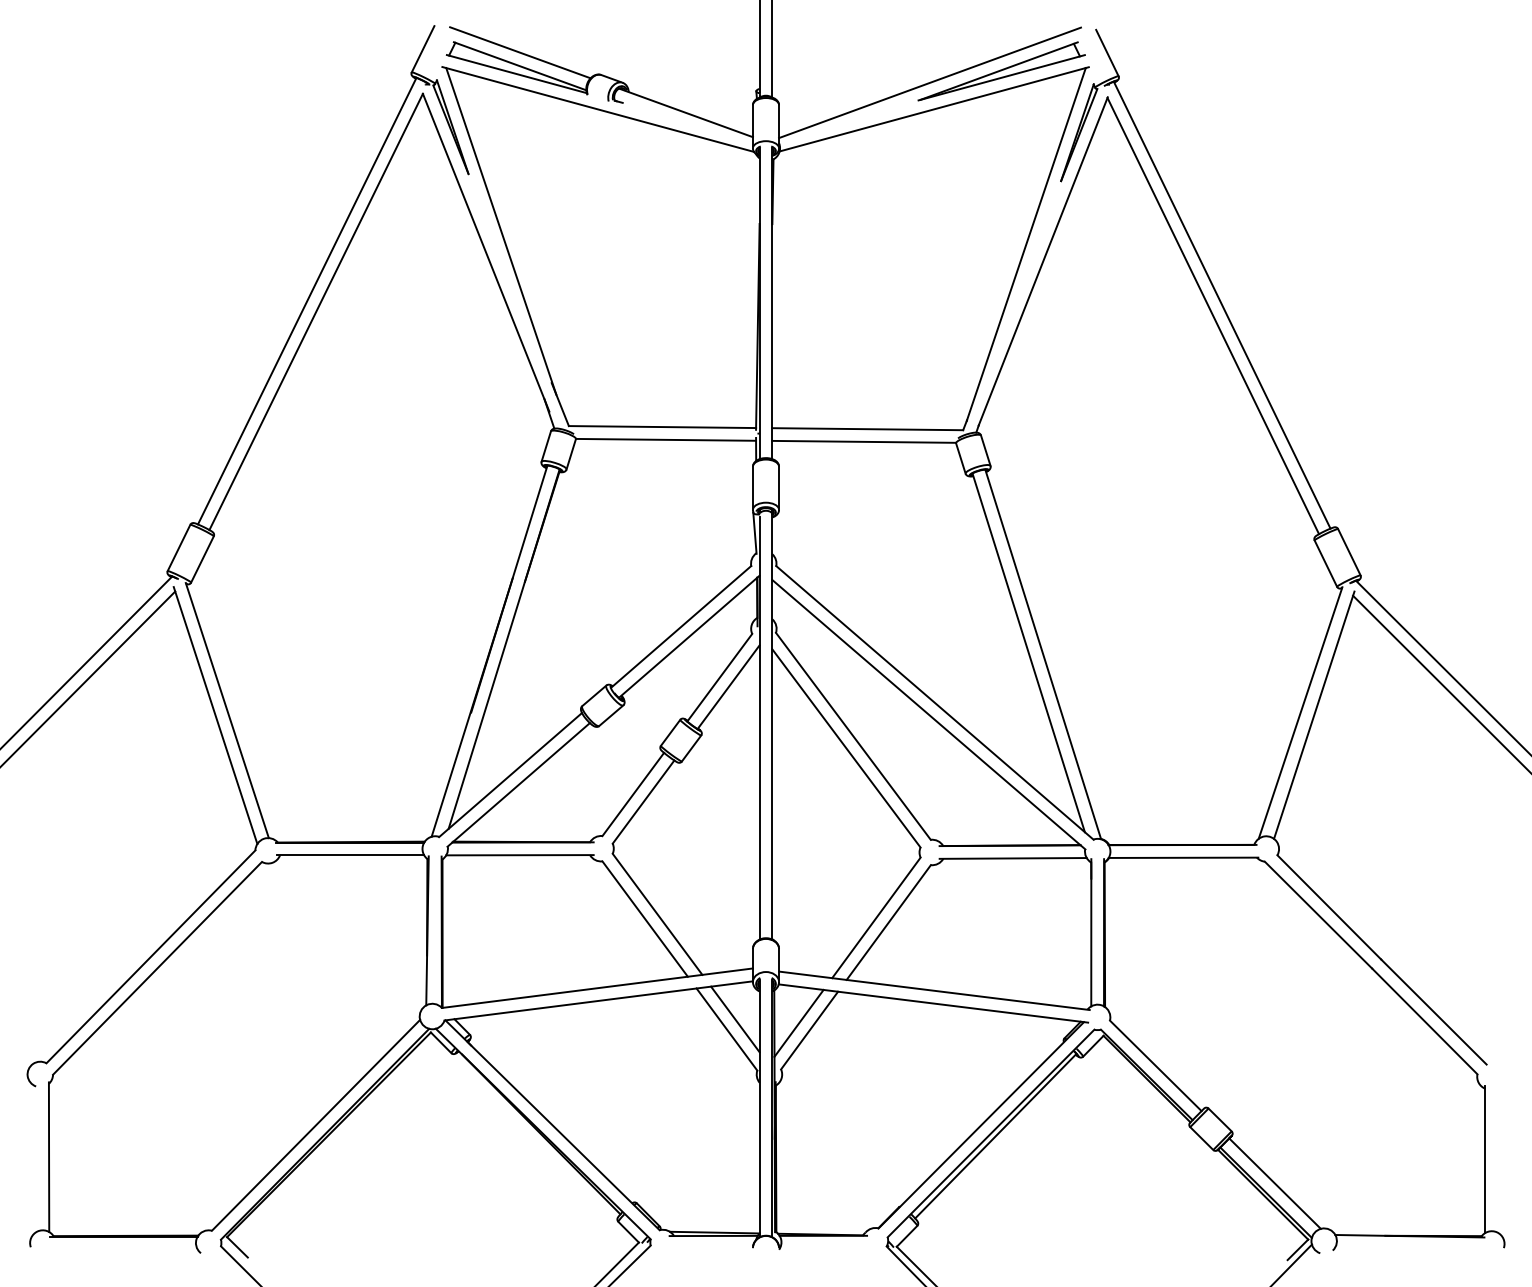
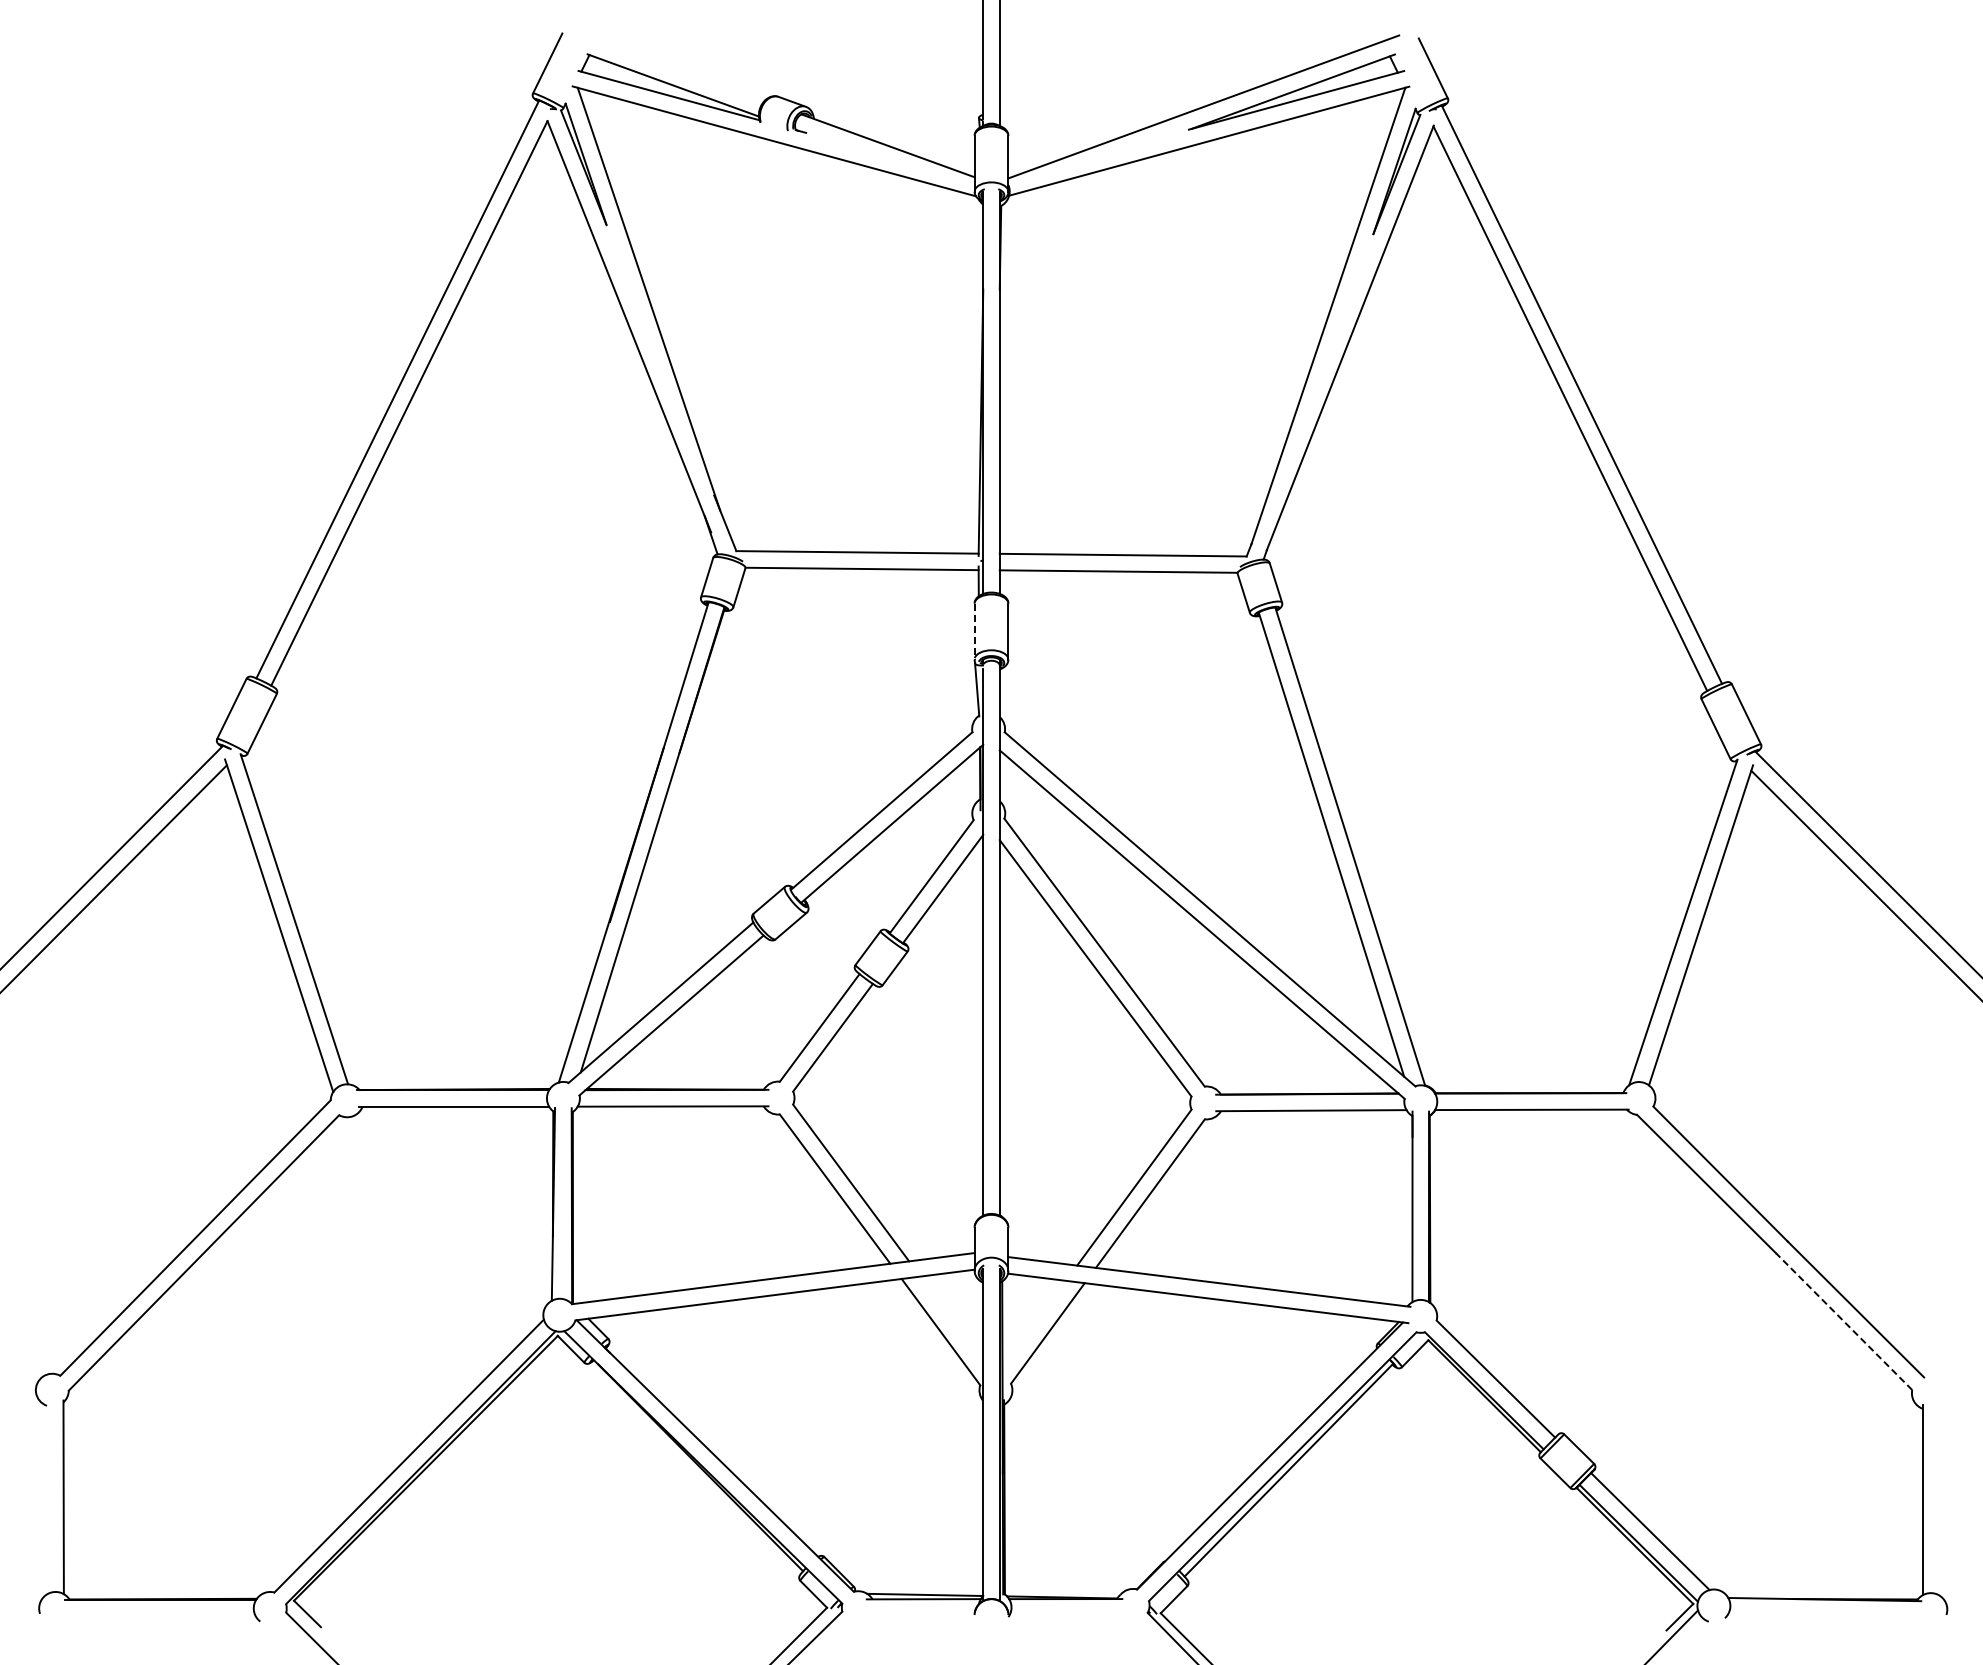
line: (520, 52) -> (673, 67), removed
line: (752, 488) -> (974, 631), solid -> dashed
line: (735, 1019) -> (951, 1318), removed
line: (1425, 1021) -> (1844, 1321), solid -> dashed
line: (799, 1022) -> (1034, 1323), removed

